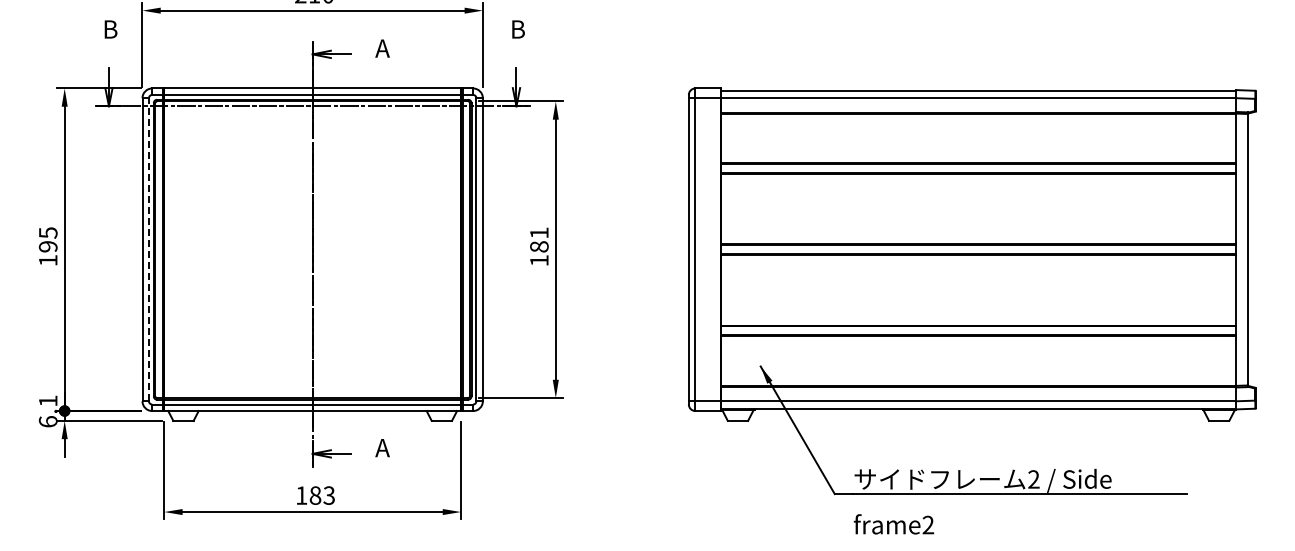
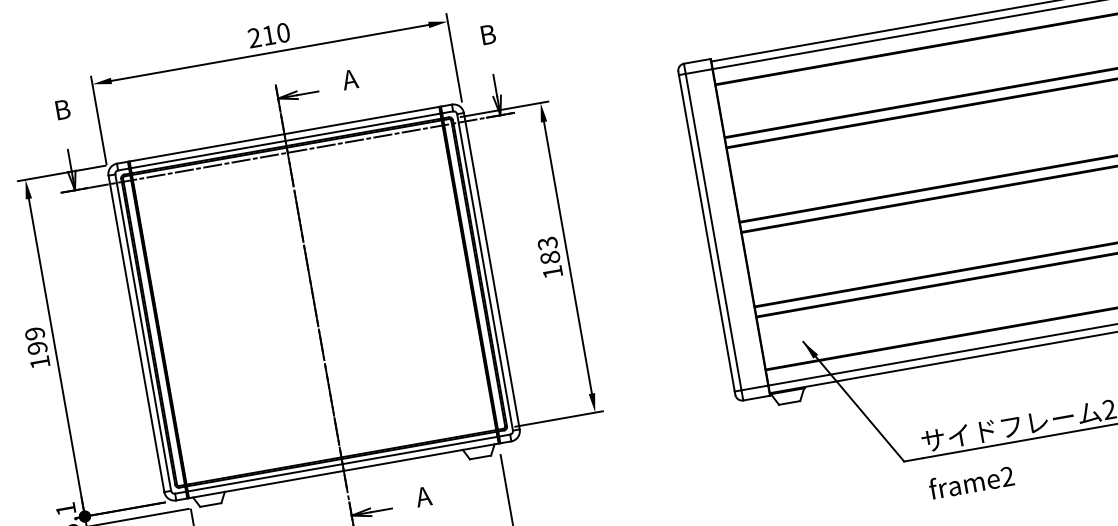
text: (47, 232) -> (34, 333), 195 -> 199
text: (539, 232) -> (547, 242), 181 -> 183
line: (148, 249) -> (142, 332), dashed -> solid

